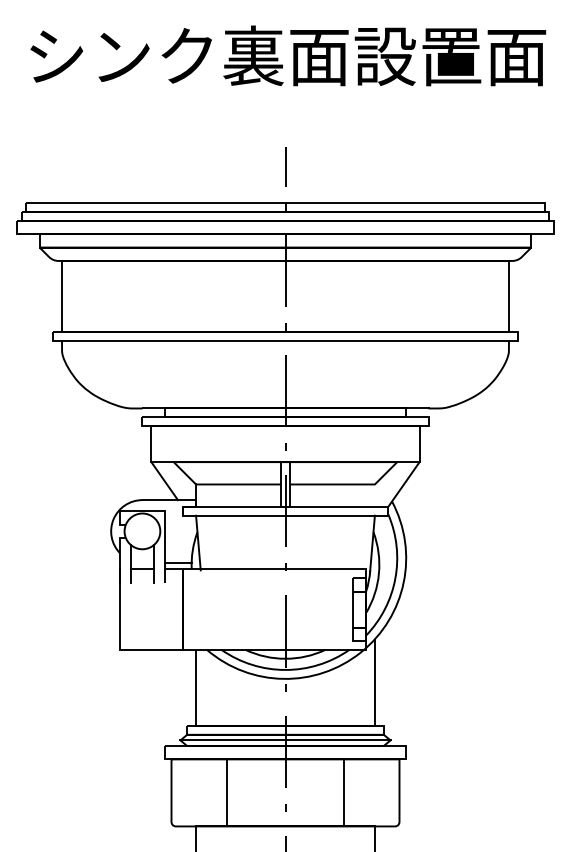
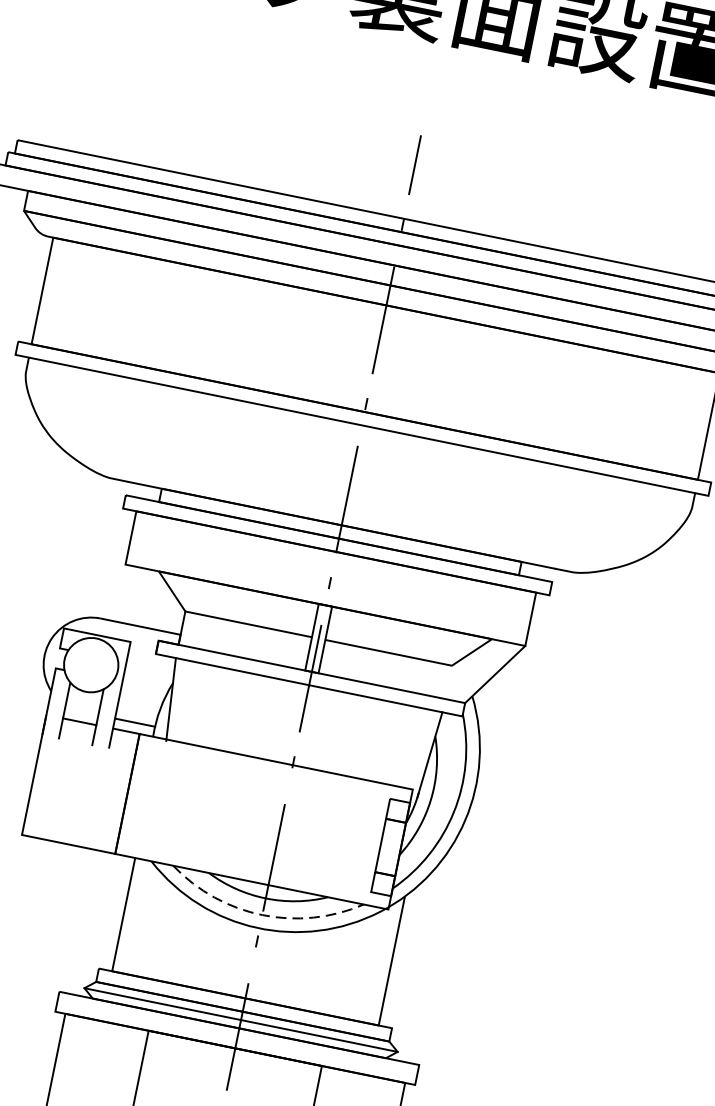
line: (164, 481) -> (139, 597), removed
arc: (285, 669) -> (262, 914), solid -> dashed

